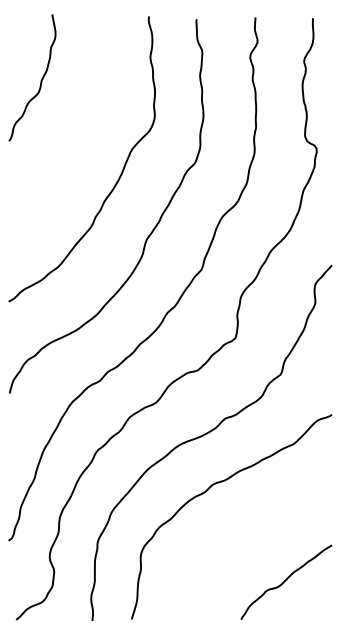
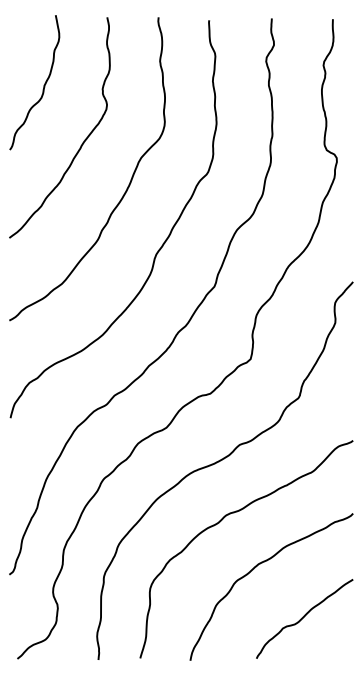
curve: (77, 134) -> (82, 142), added
curve: (239, 535) -> (254, 569), added

